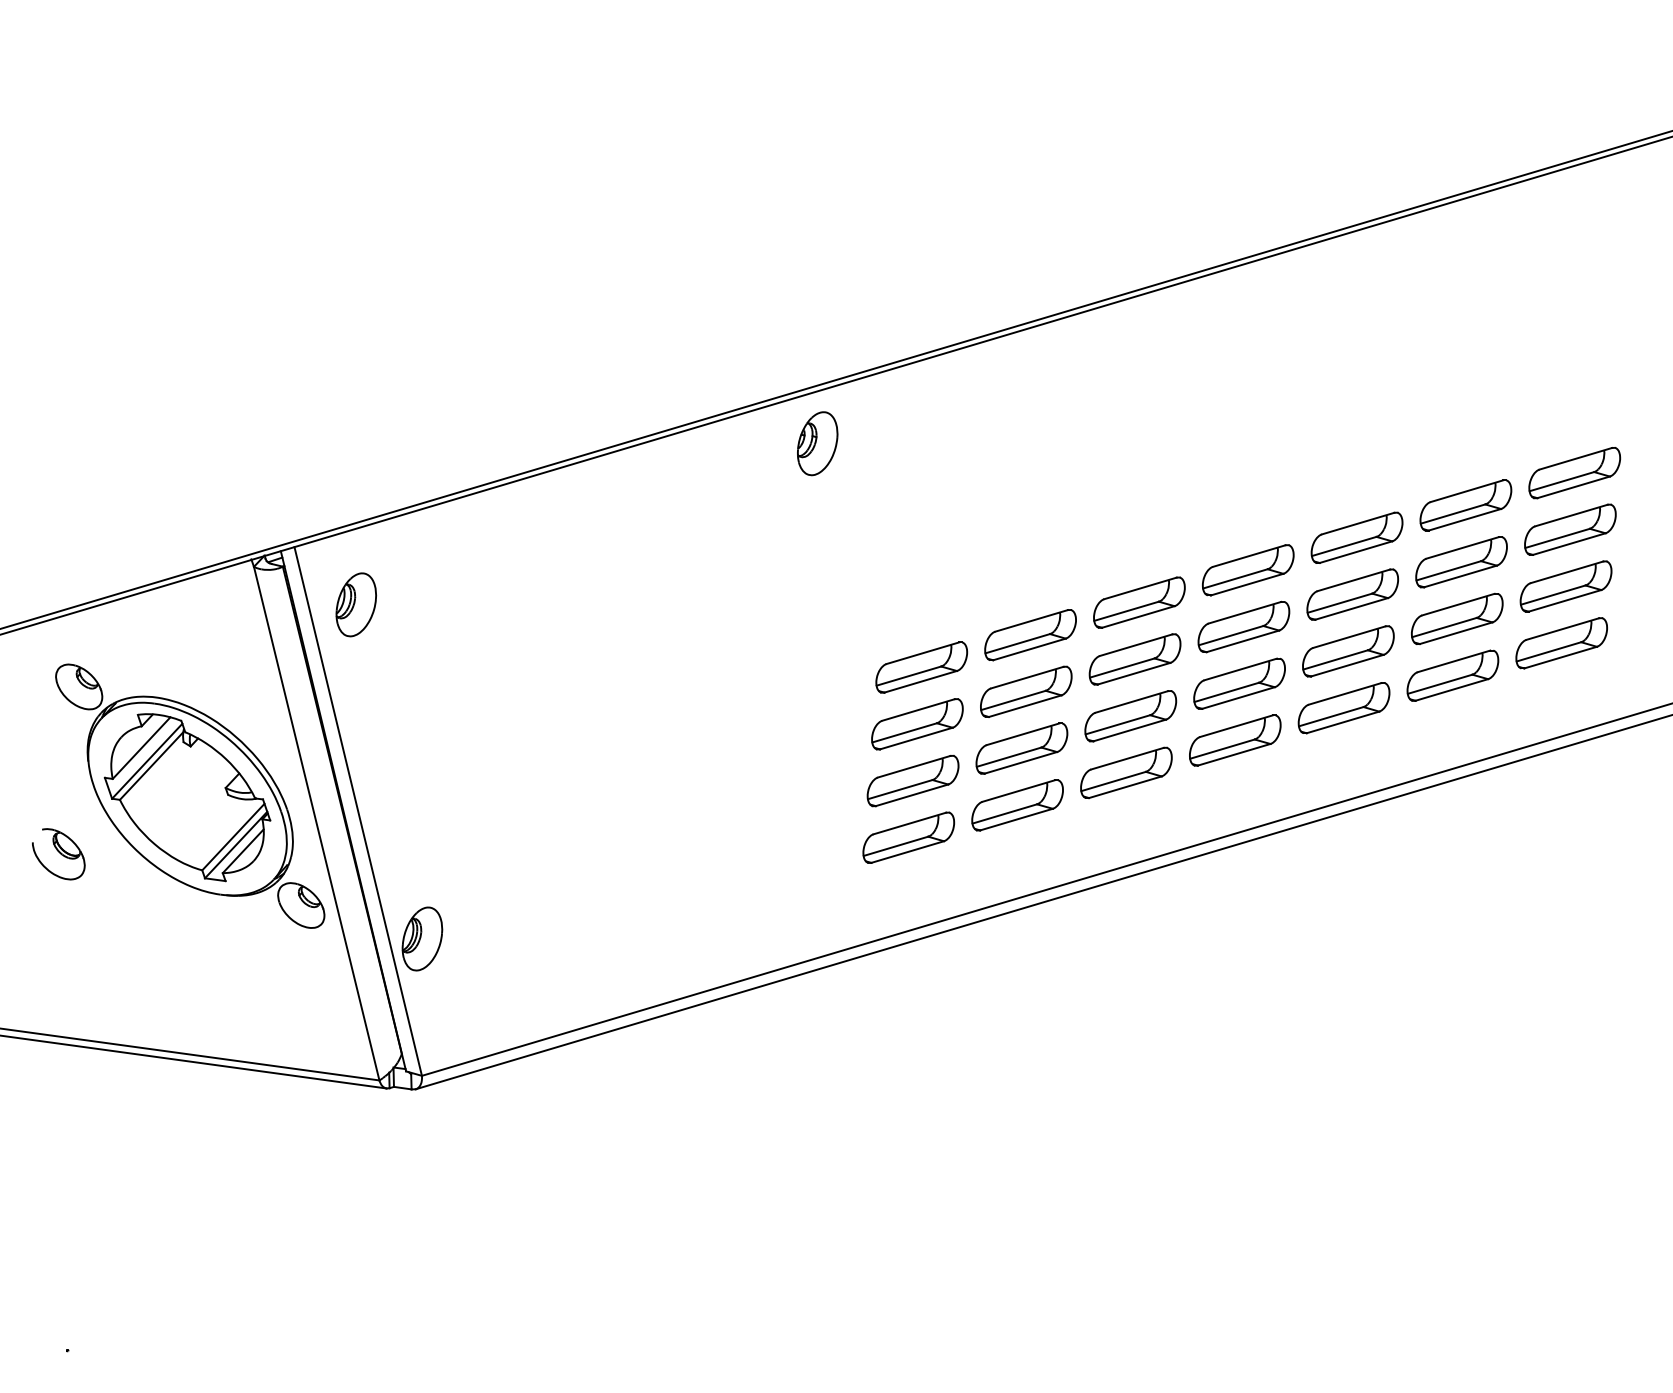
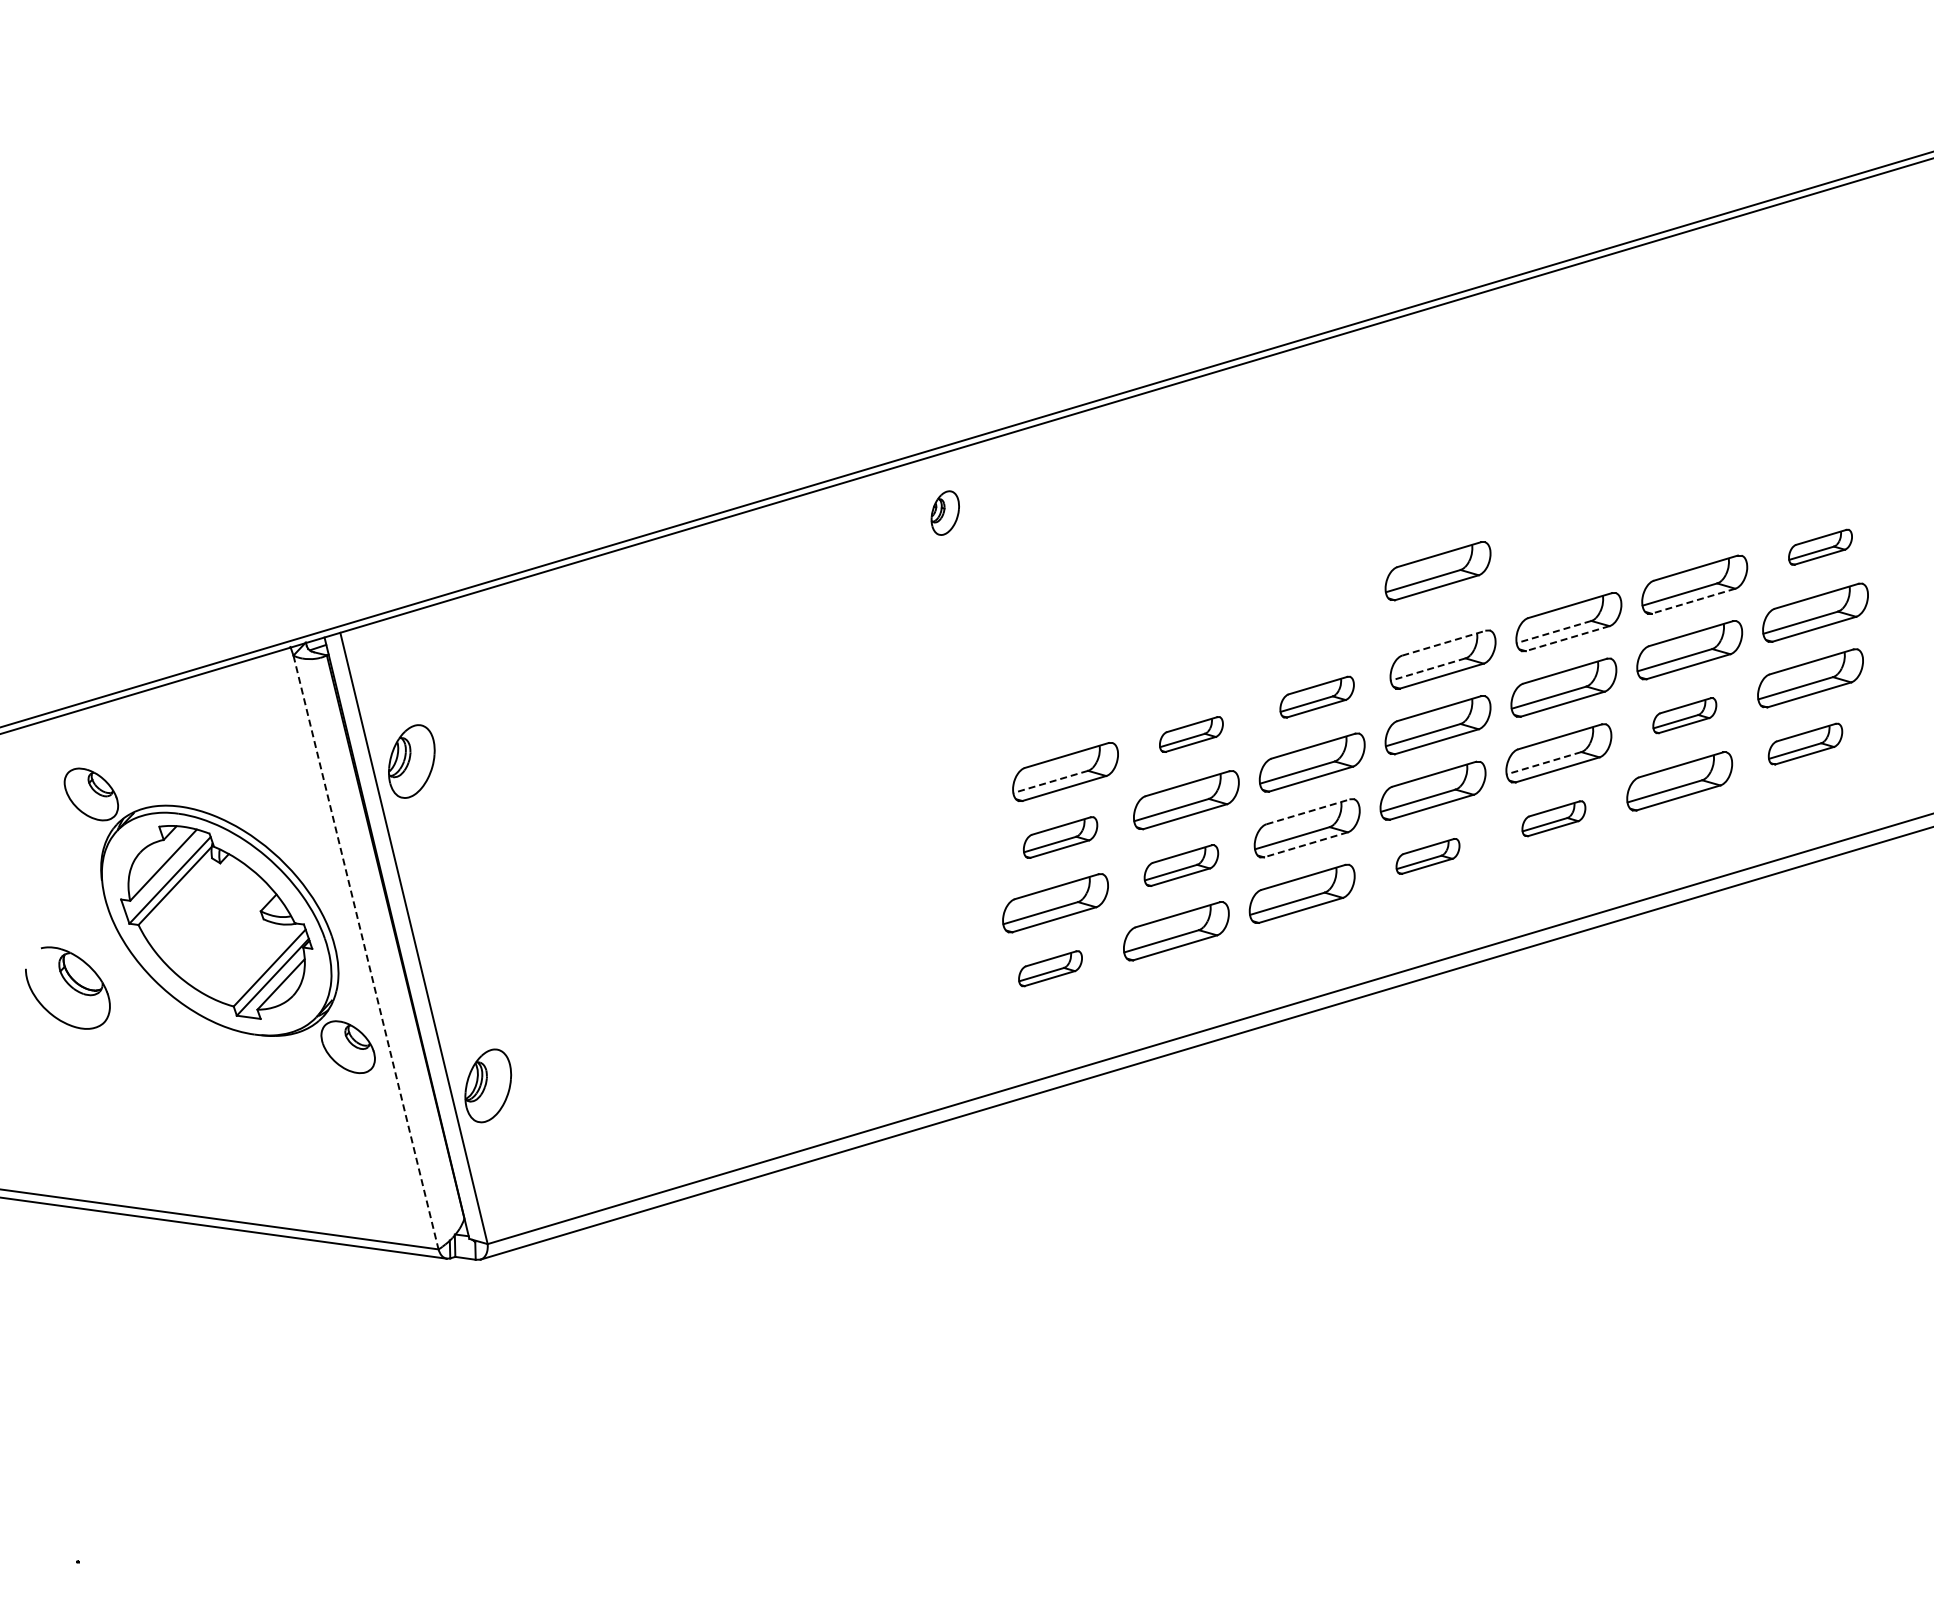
part: (817, 443) -> (945, 512), size x0.6
part: (1574, 473) -> (1820, 547), size x0.6
part: (1243, 494) -> (1437, 571), added
line: (1464, 520) -> (1693, 601), solid -> dashed
line: (1344, 546) -> (1554, 632), solid -> dashed
line: (1355, 552) -> (1567, 638), solid -> dashed
line: (1249, 556) -> (1444, 643), solid -> dashed
line: (1235, 578) -> (1428, 669), solid -> dashed
part: (1138, 603) -> (1316, 697), size x0.7
part: (356, 604) -> (411, 761), moved
part: (1457, 618) -> (1684, 715), size x0.6
part: (1030, 635) -> (1191, 734), size x0.6
part: (1561, 643) -> (1805, 744), size x0.7
line: (1335, 660) -> (1544, 763), solid -> dashed
line: (908, 675) -> (1050, 781), solid -> dashed
line: (1131, 701) -> (1308, 811), solid -> dashed
part: (1343, 707) -> (1553, 818), size x0.6
part: (917, 724) -> (1060, 837), size x0.7
line: (1129, 730) -> (1305, 844), solid -> dashed
part: (1234, 740) -> (1427, 856), size x0.6
part: (1022, 748) -> (1181, 865), size x0.7
line: (317, 823) -> (366, 952), solid -> dashed
part: (908, 837) -> (1050, 968), size x0.6
part: (58, 853) -> (67, 987), size x1.4

